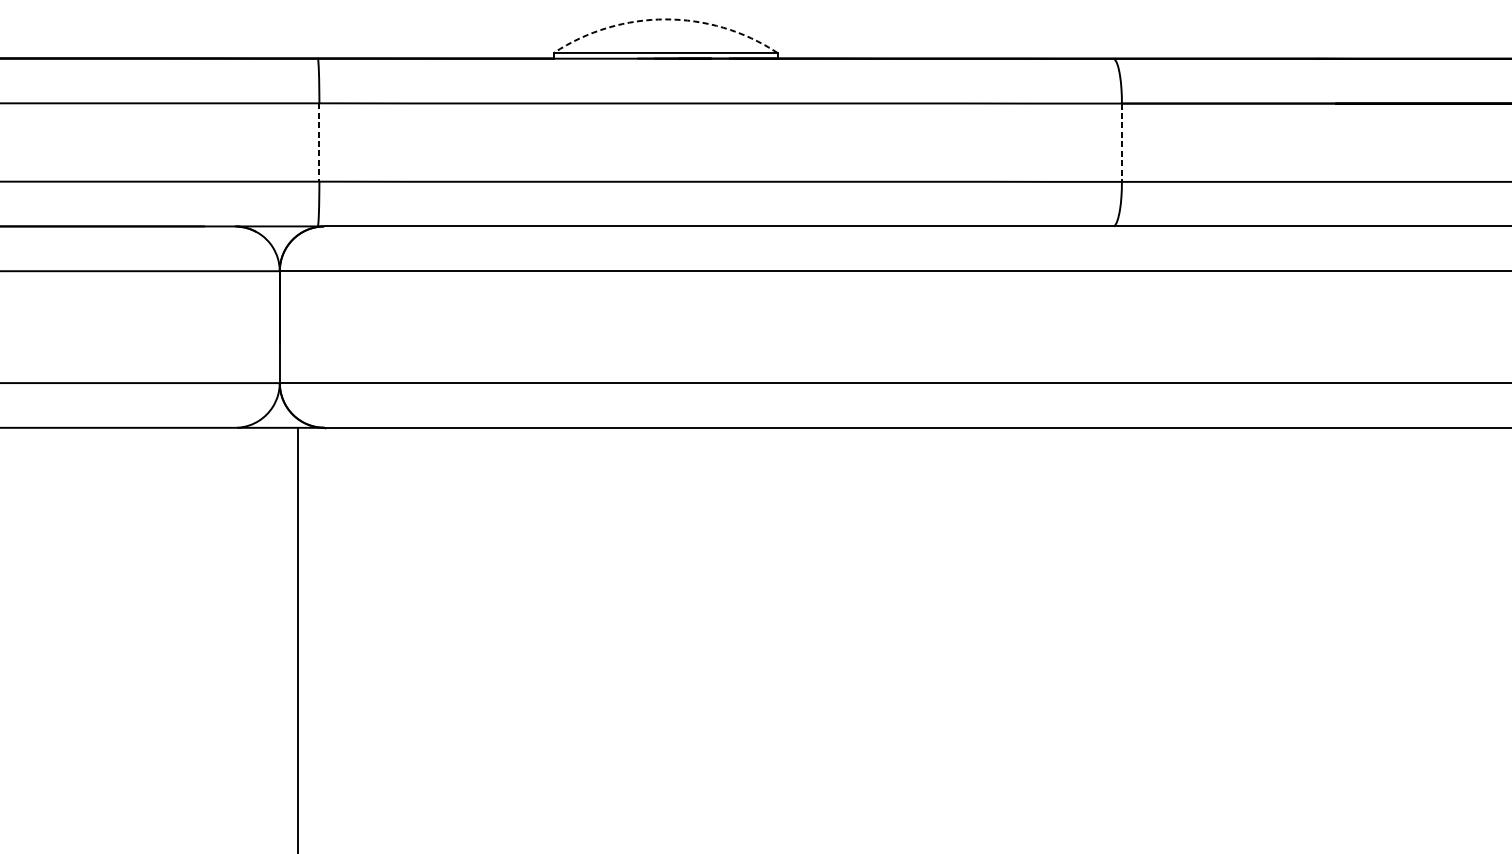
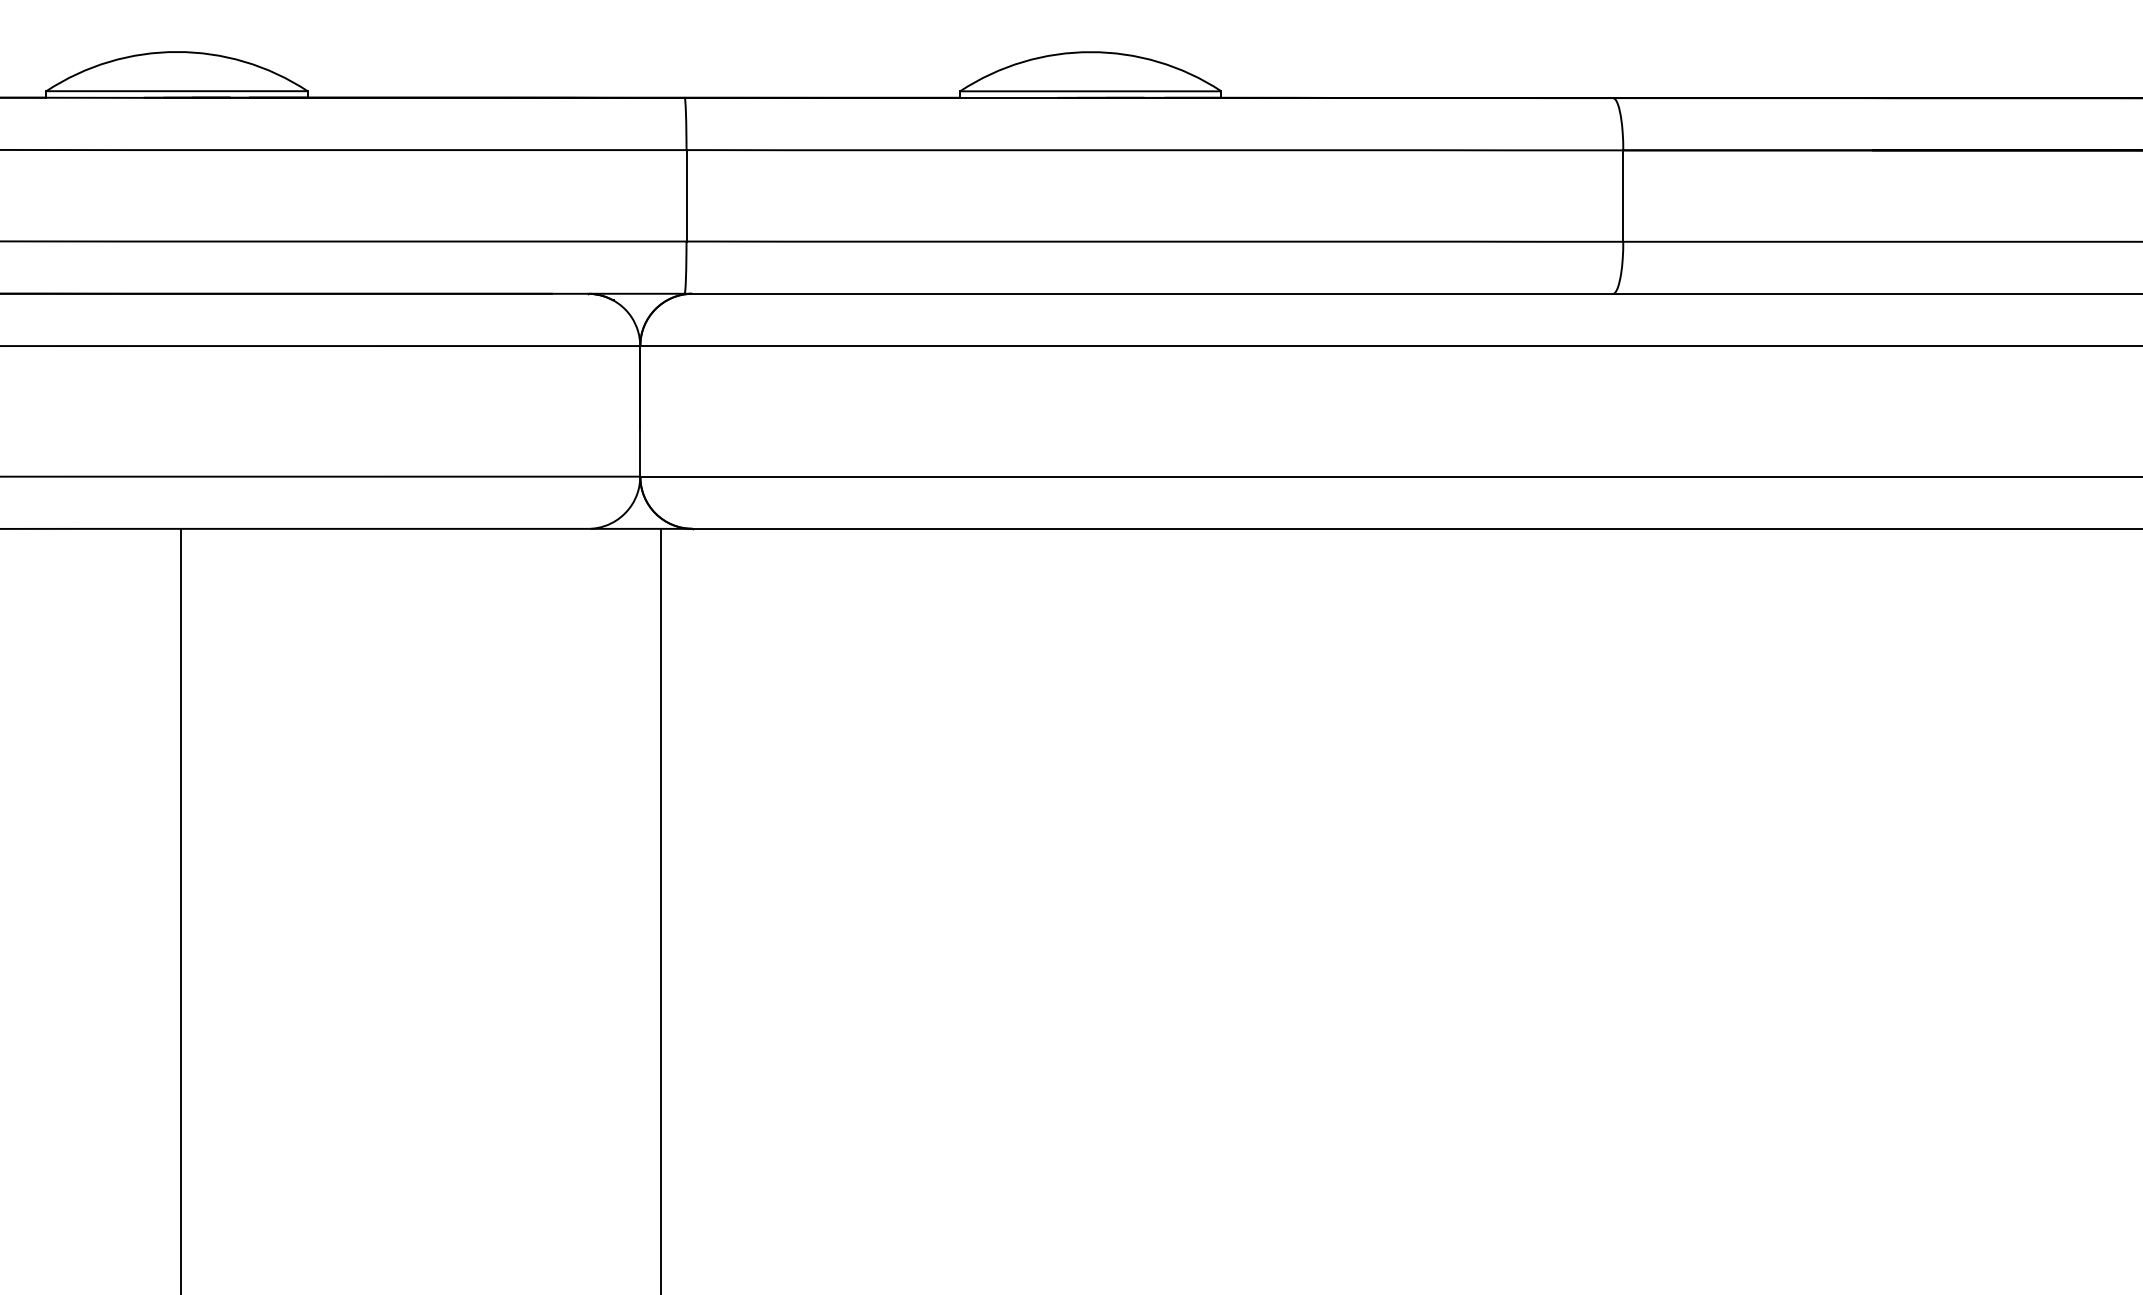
arc: (665, 19) -> (1090, 52), dashed -> solid
line: (319, 142) -> (686, 195), dashed -> solid
line: (1122, 143) -> (1623, 196), dashed -> solid

